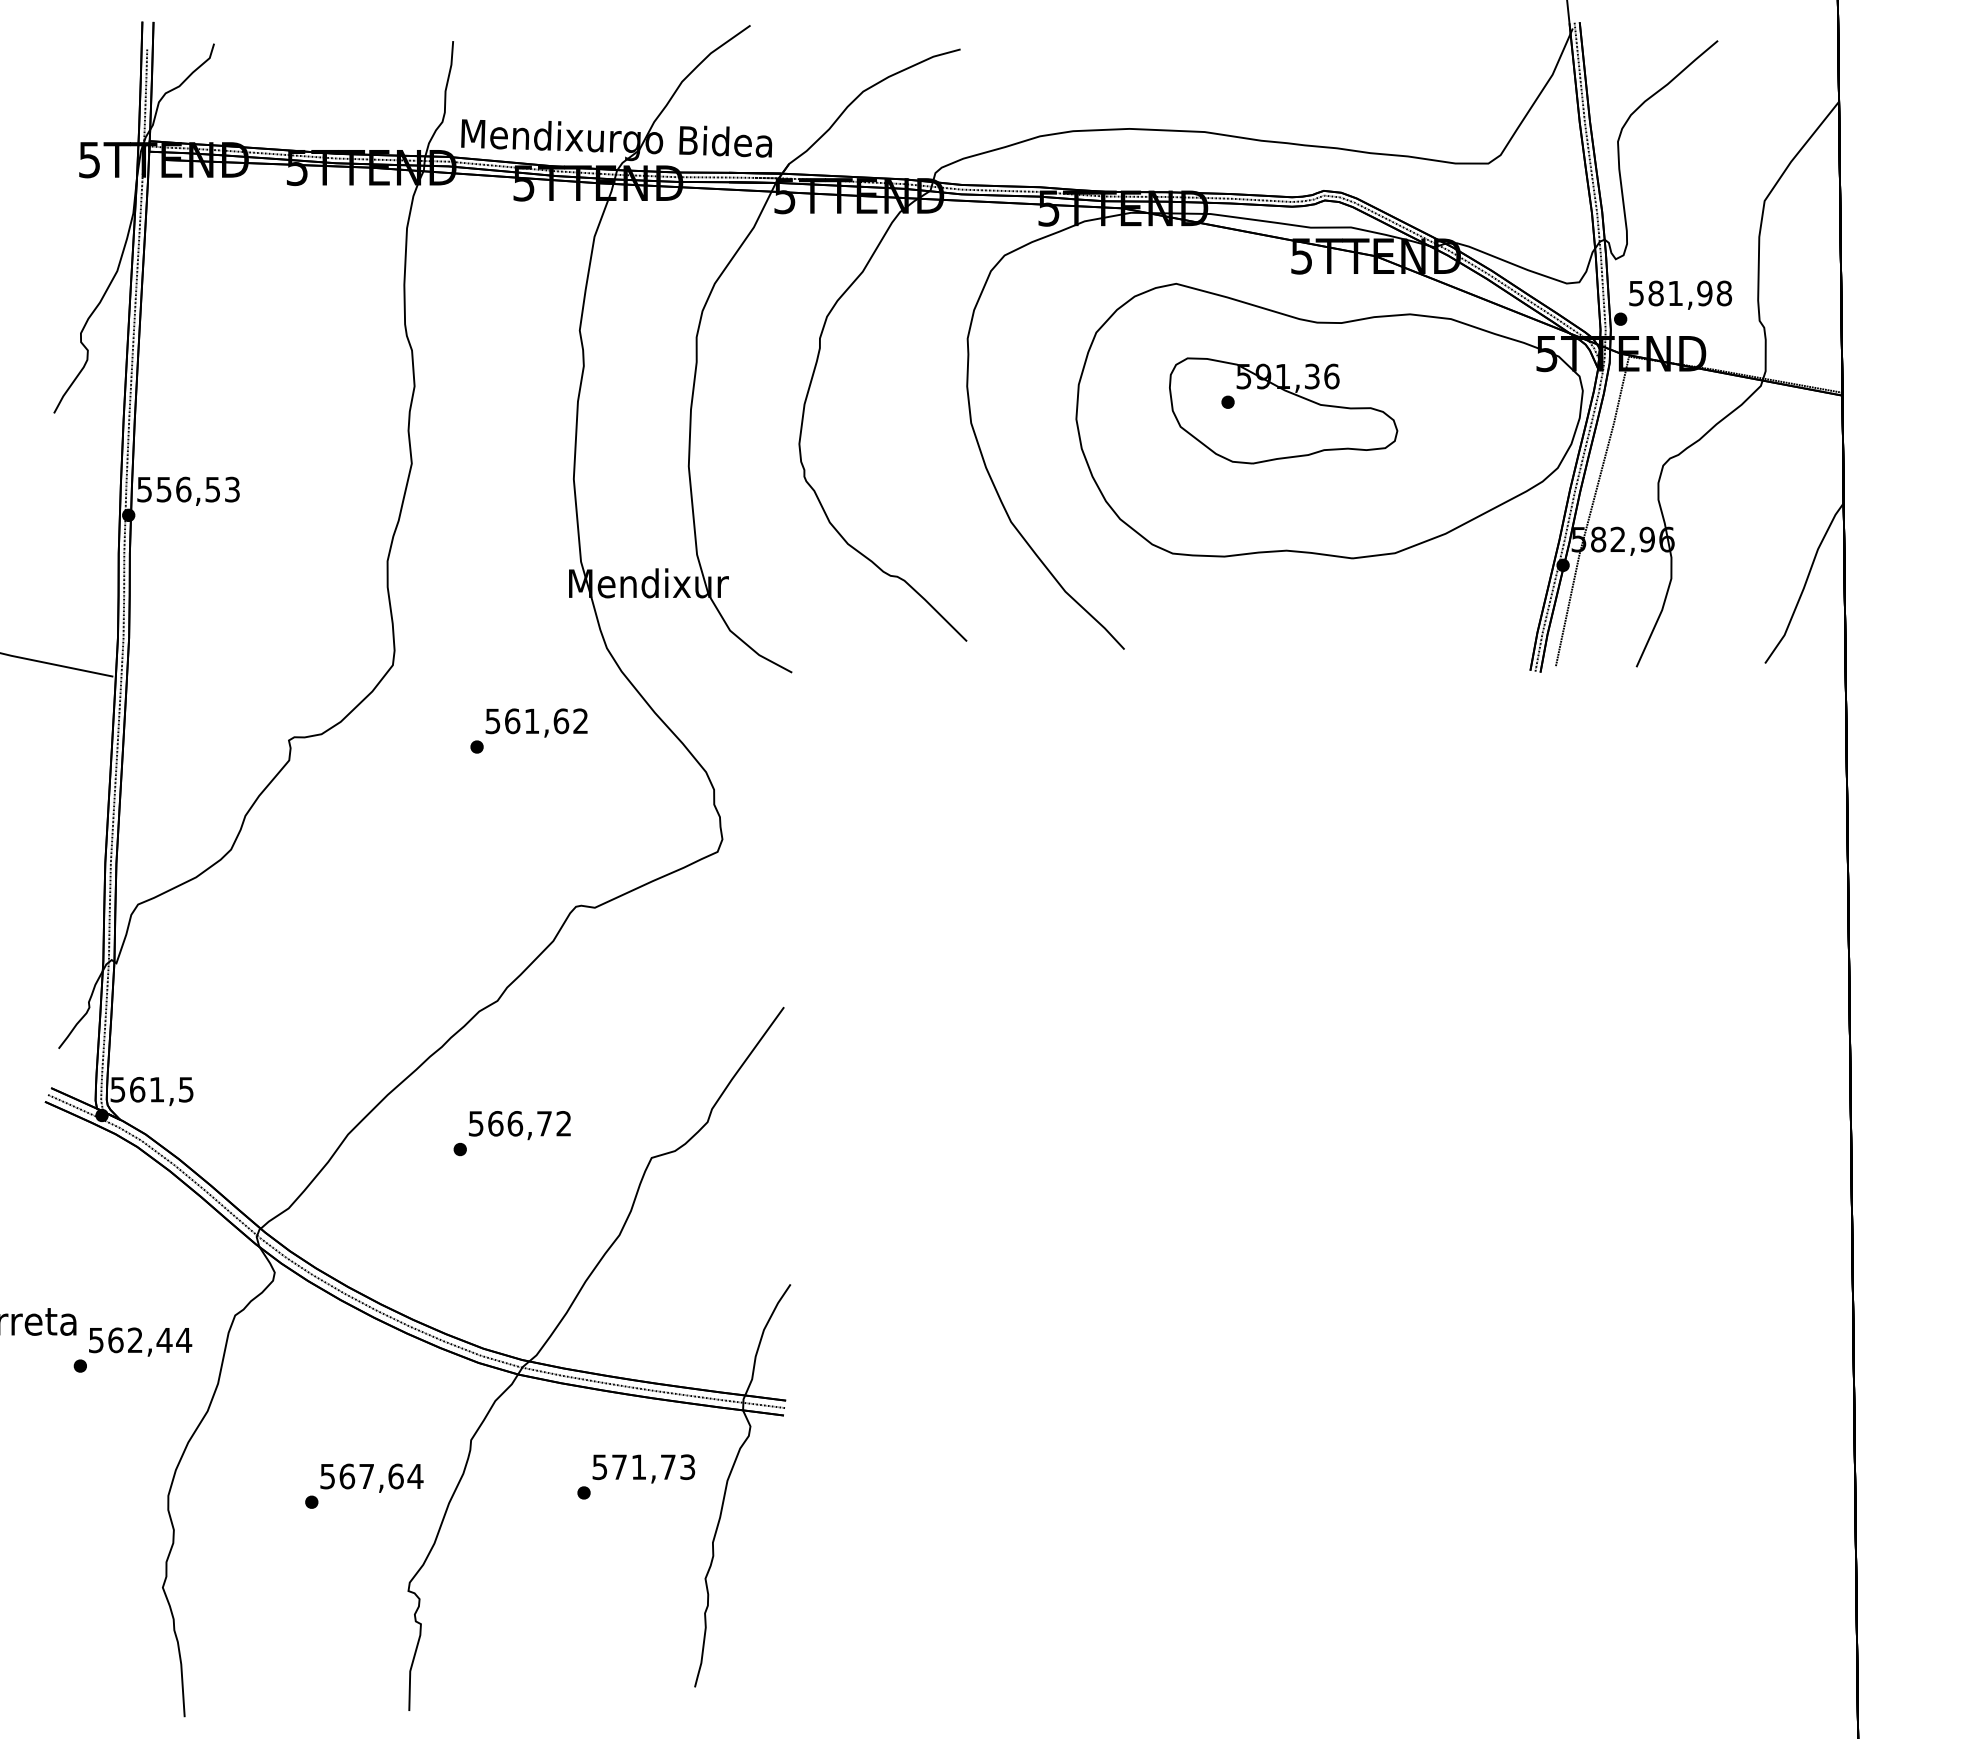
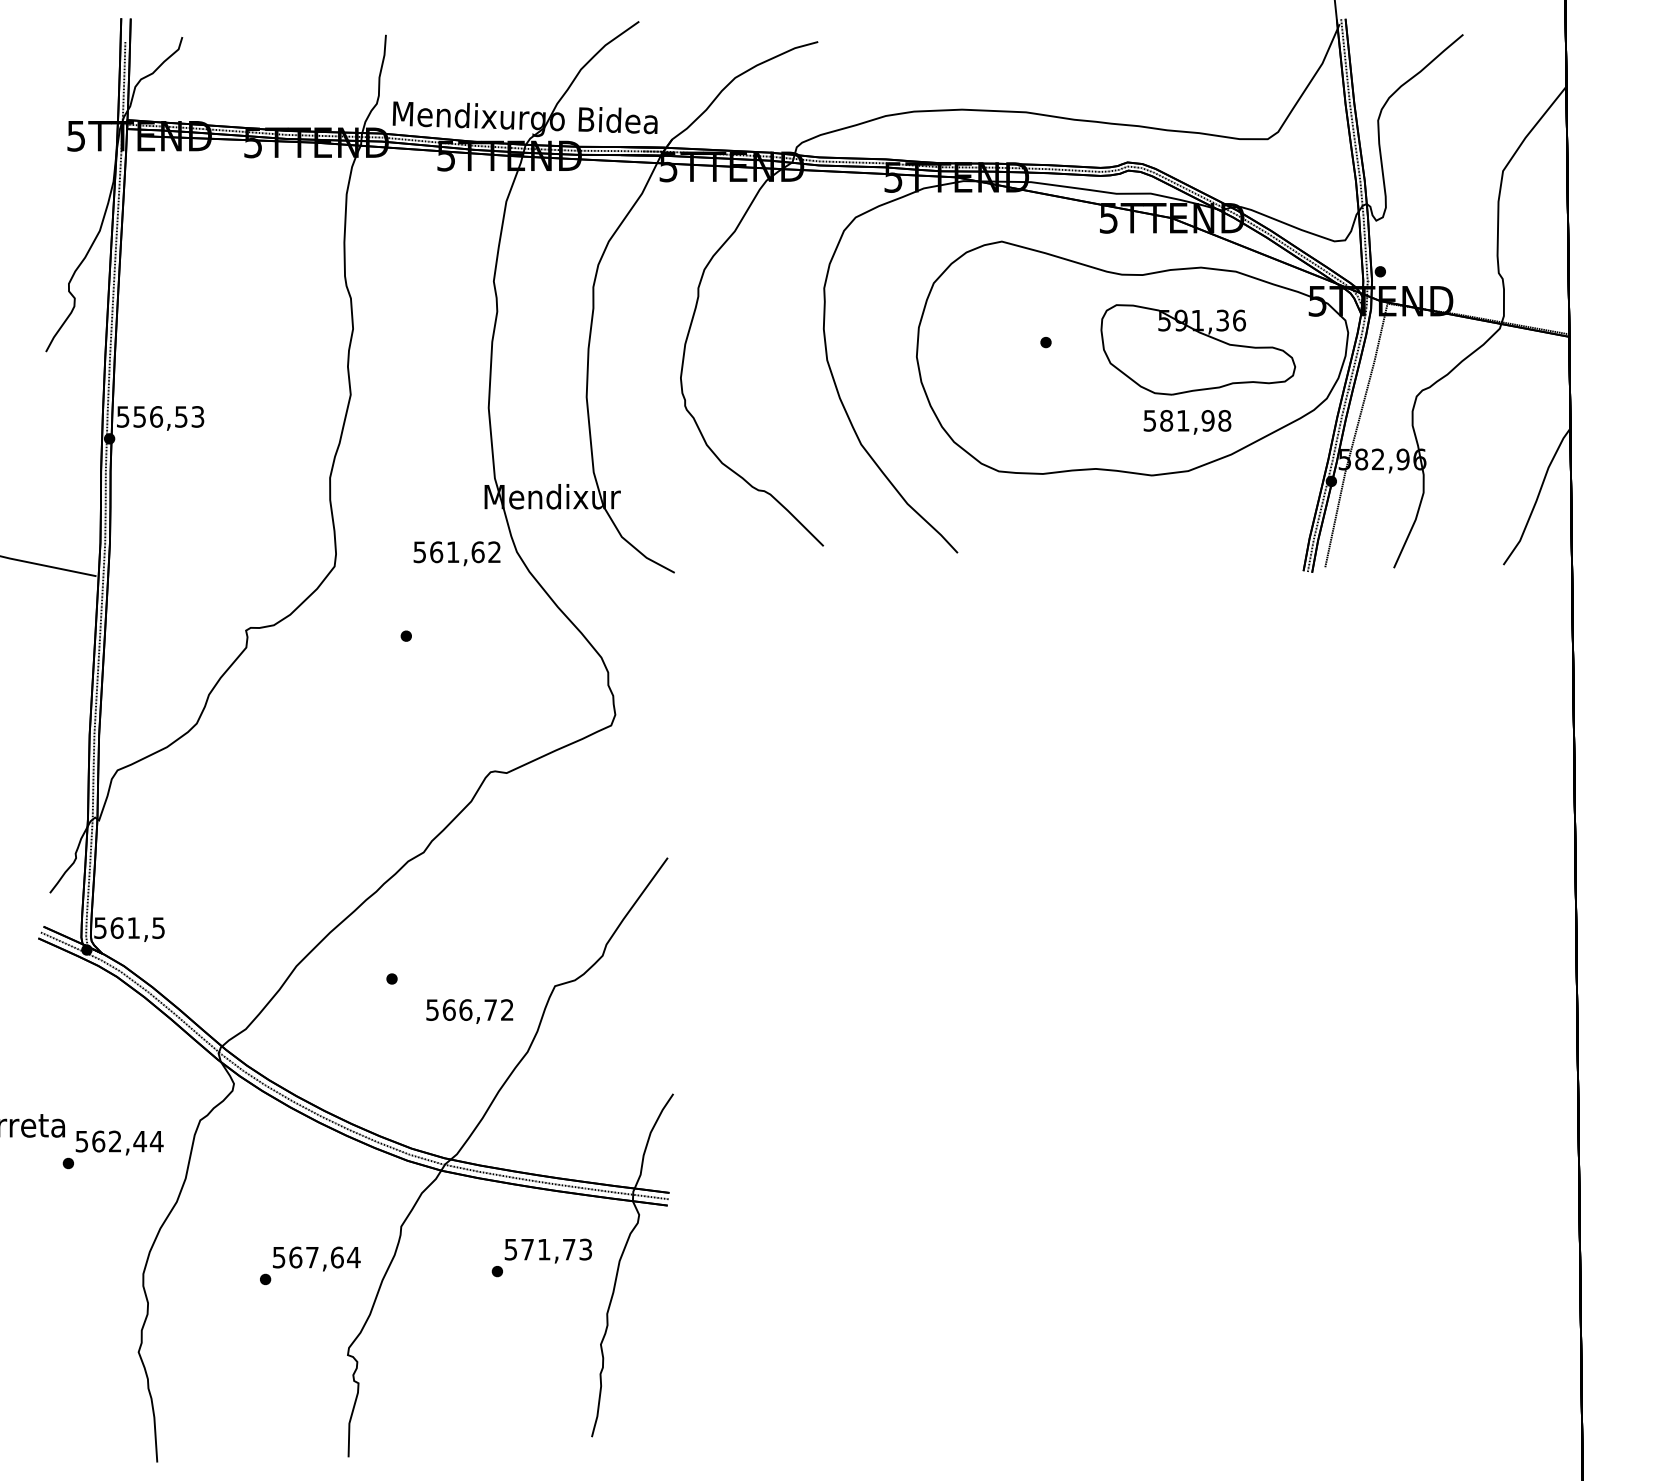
text: (1680, 295) -> (1187, 422), moved
part: (1282, 410) -> (1197, 349), moved
text: (535, 722) -> (456, 553), moved
text: (519, 1125) -> (469, 1011), moved

